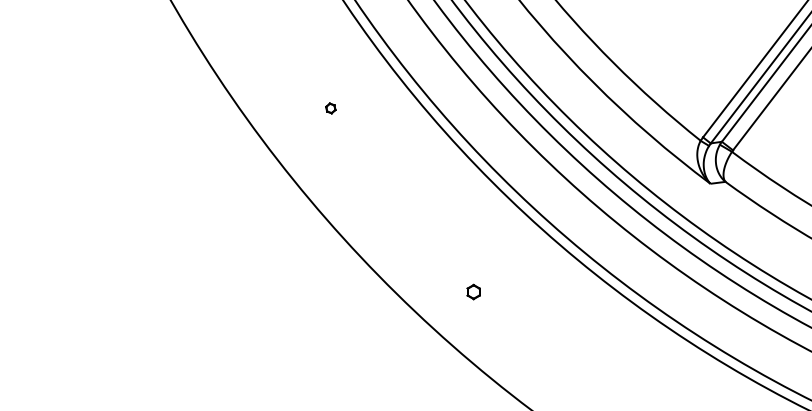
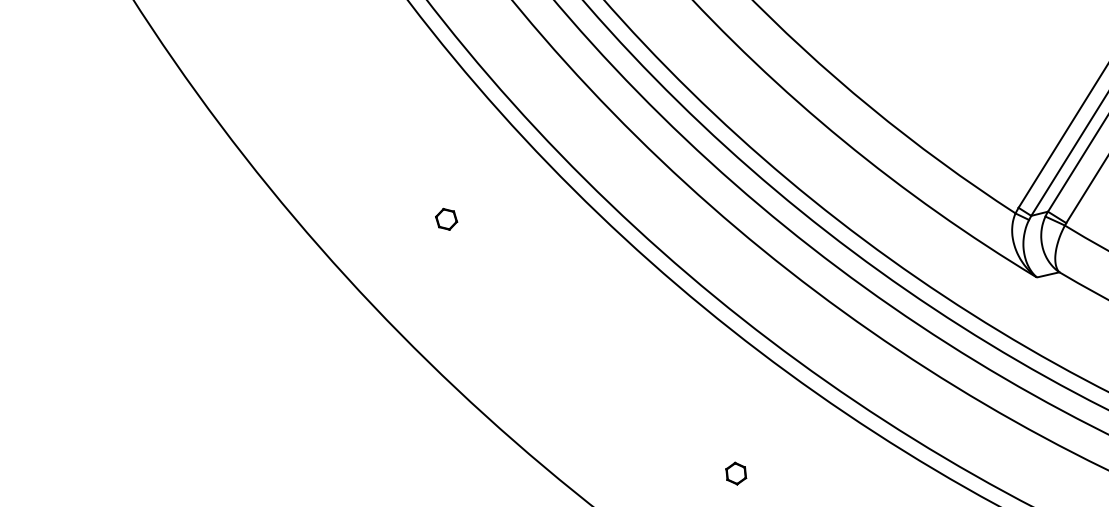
part: (330, 108) -> (446, 219), size x1.43
part: (473, 291) -> (735, 472), moved

